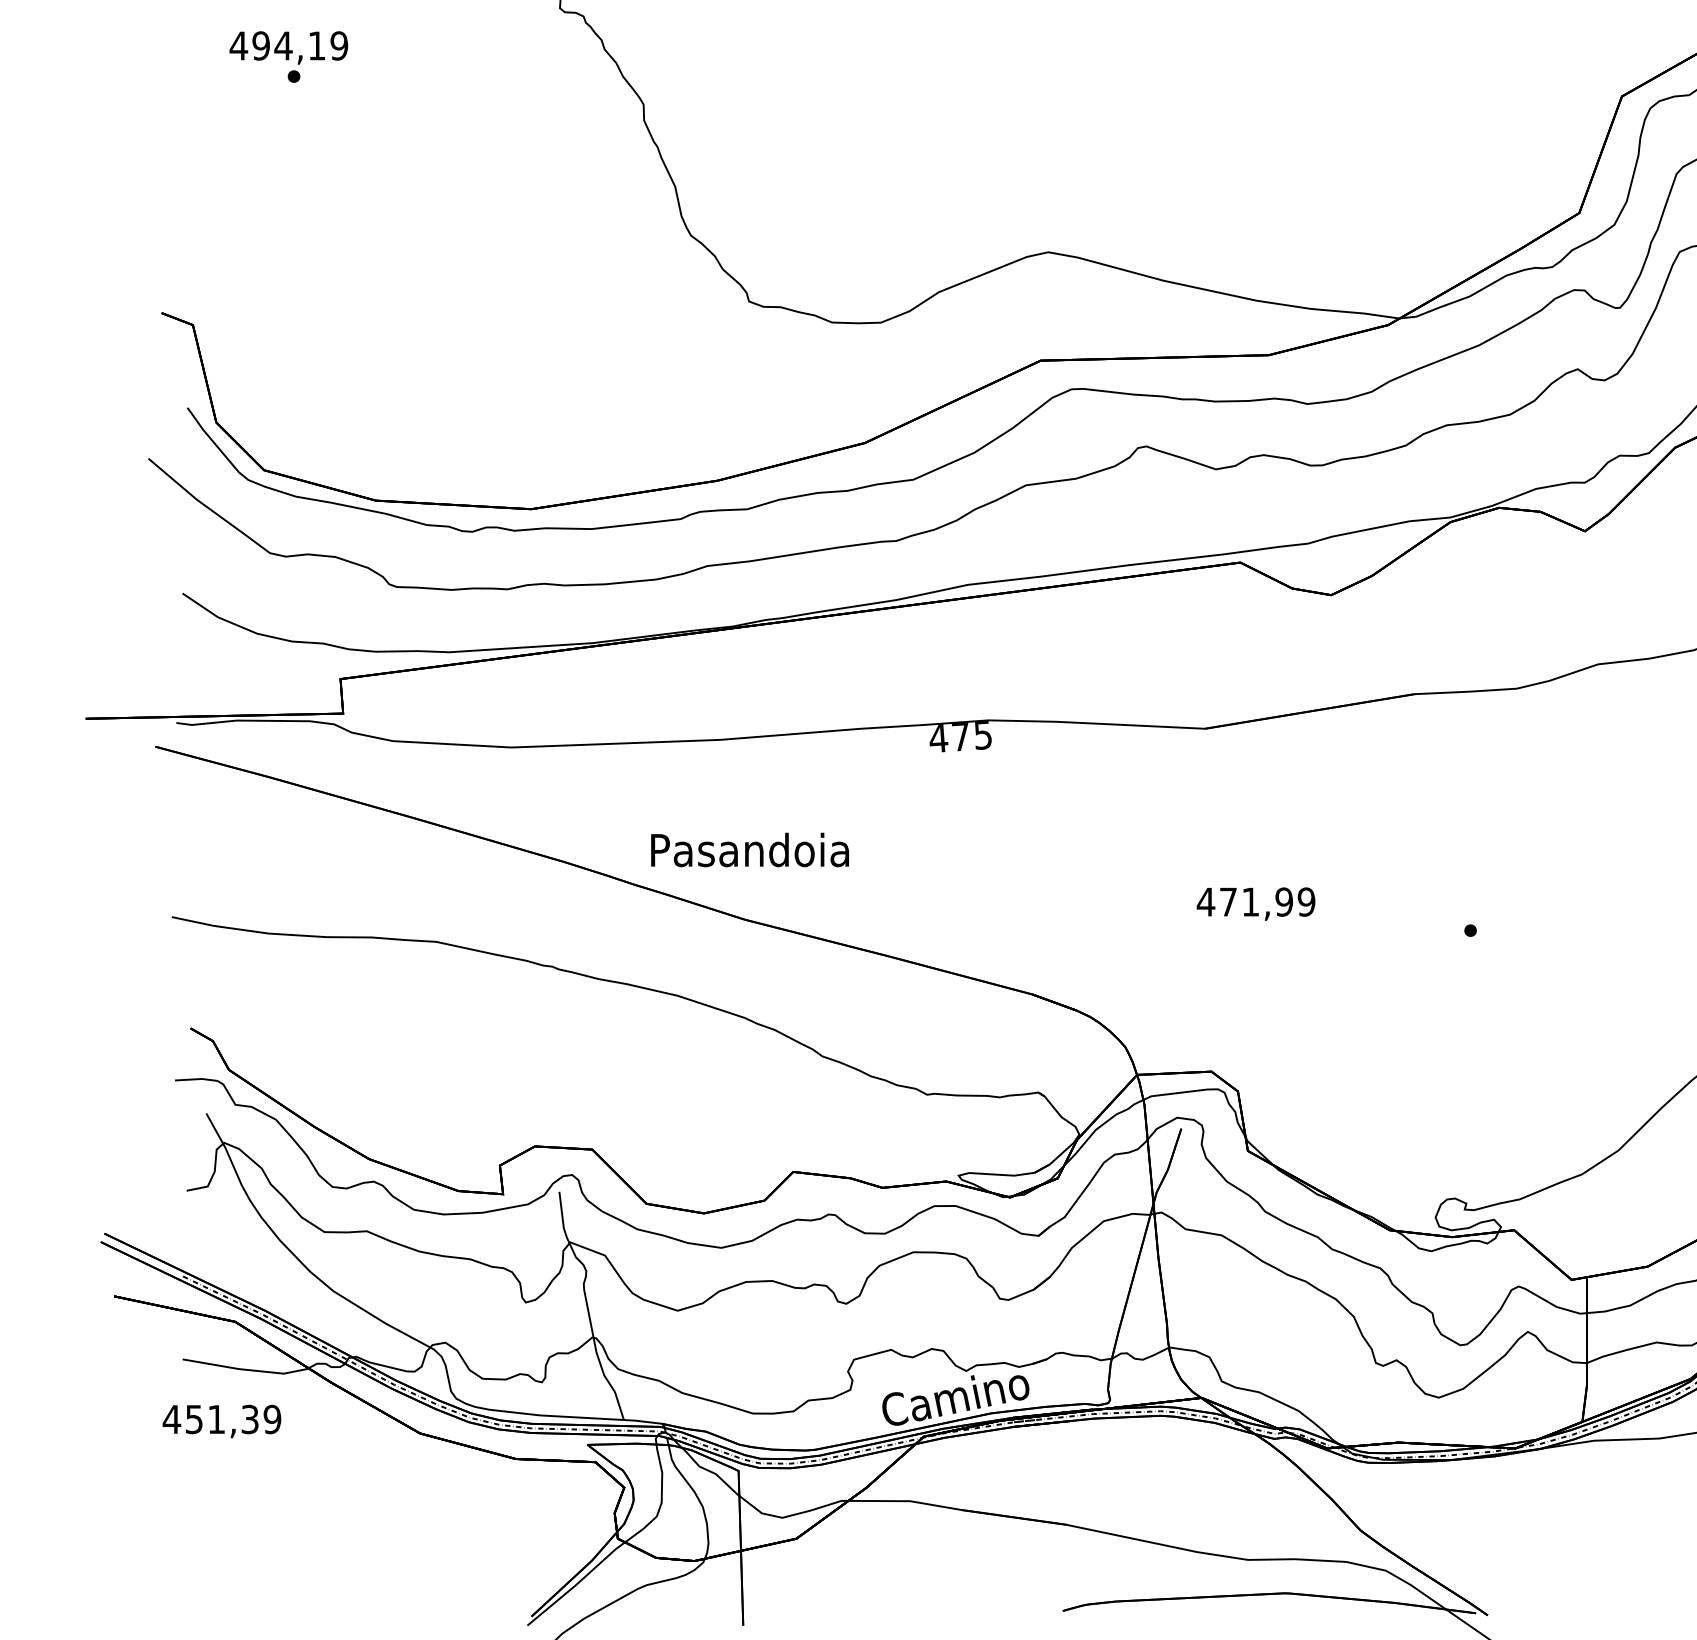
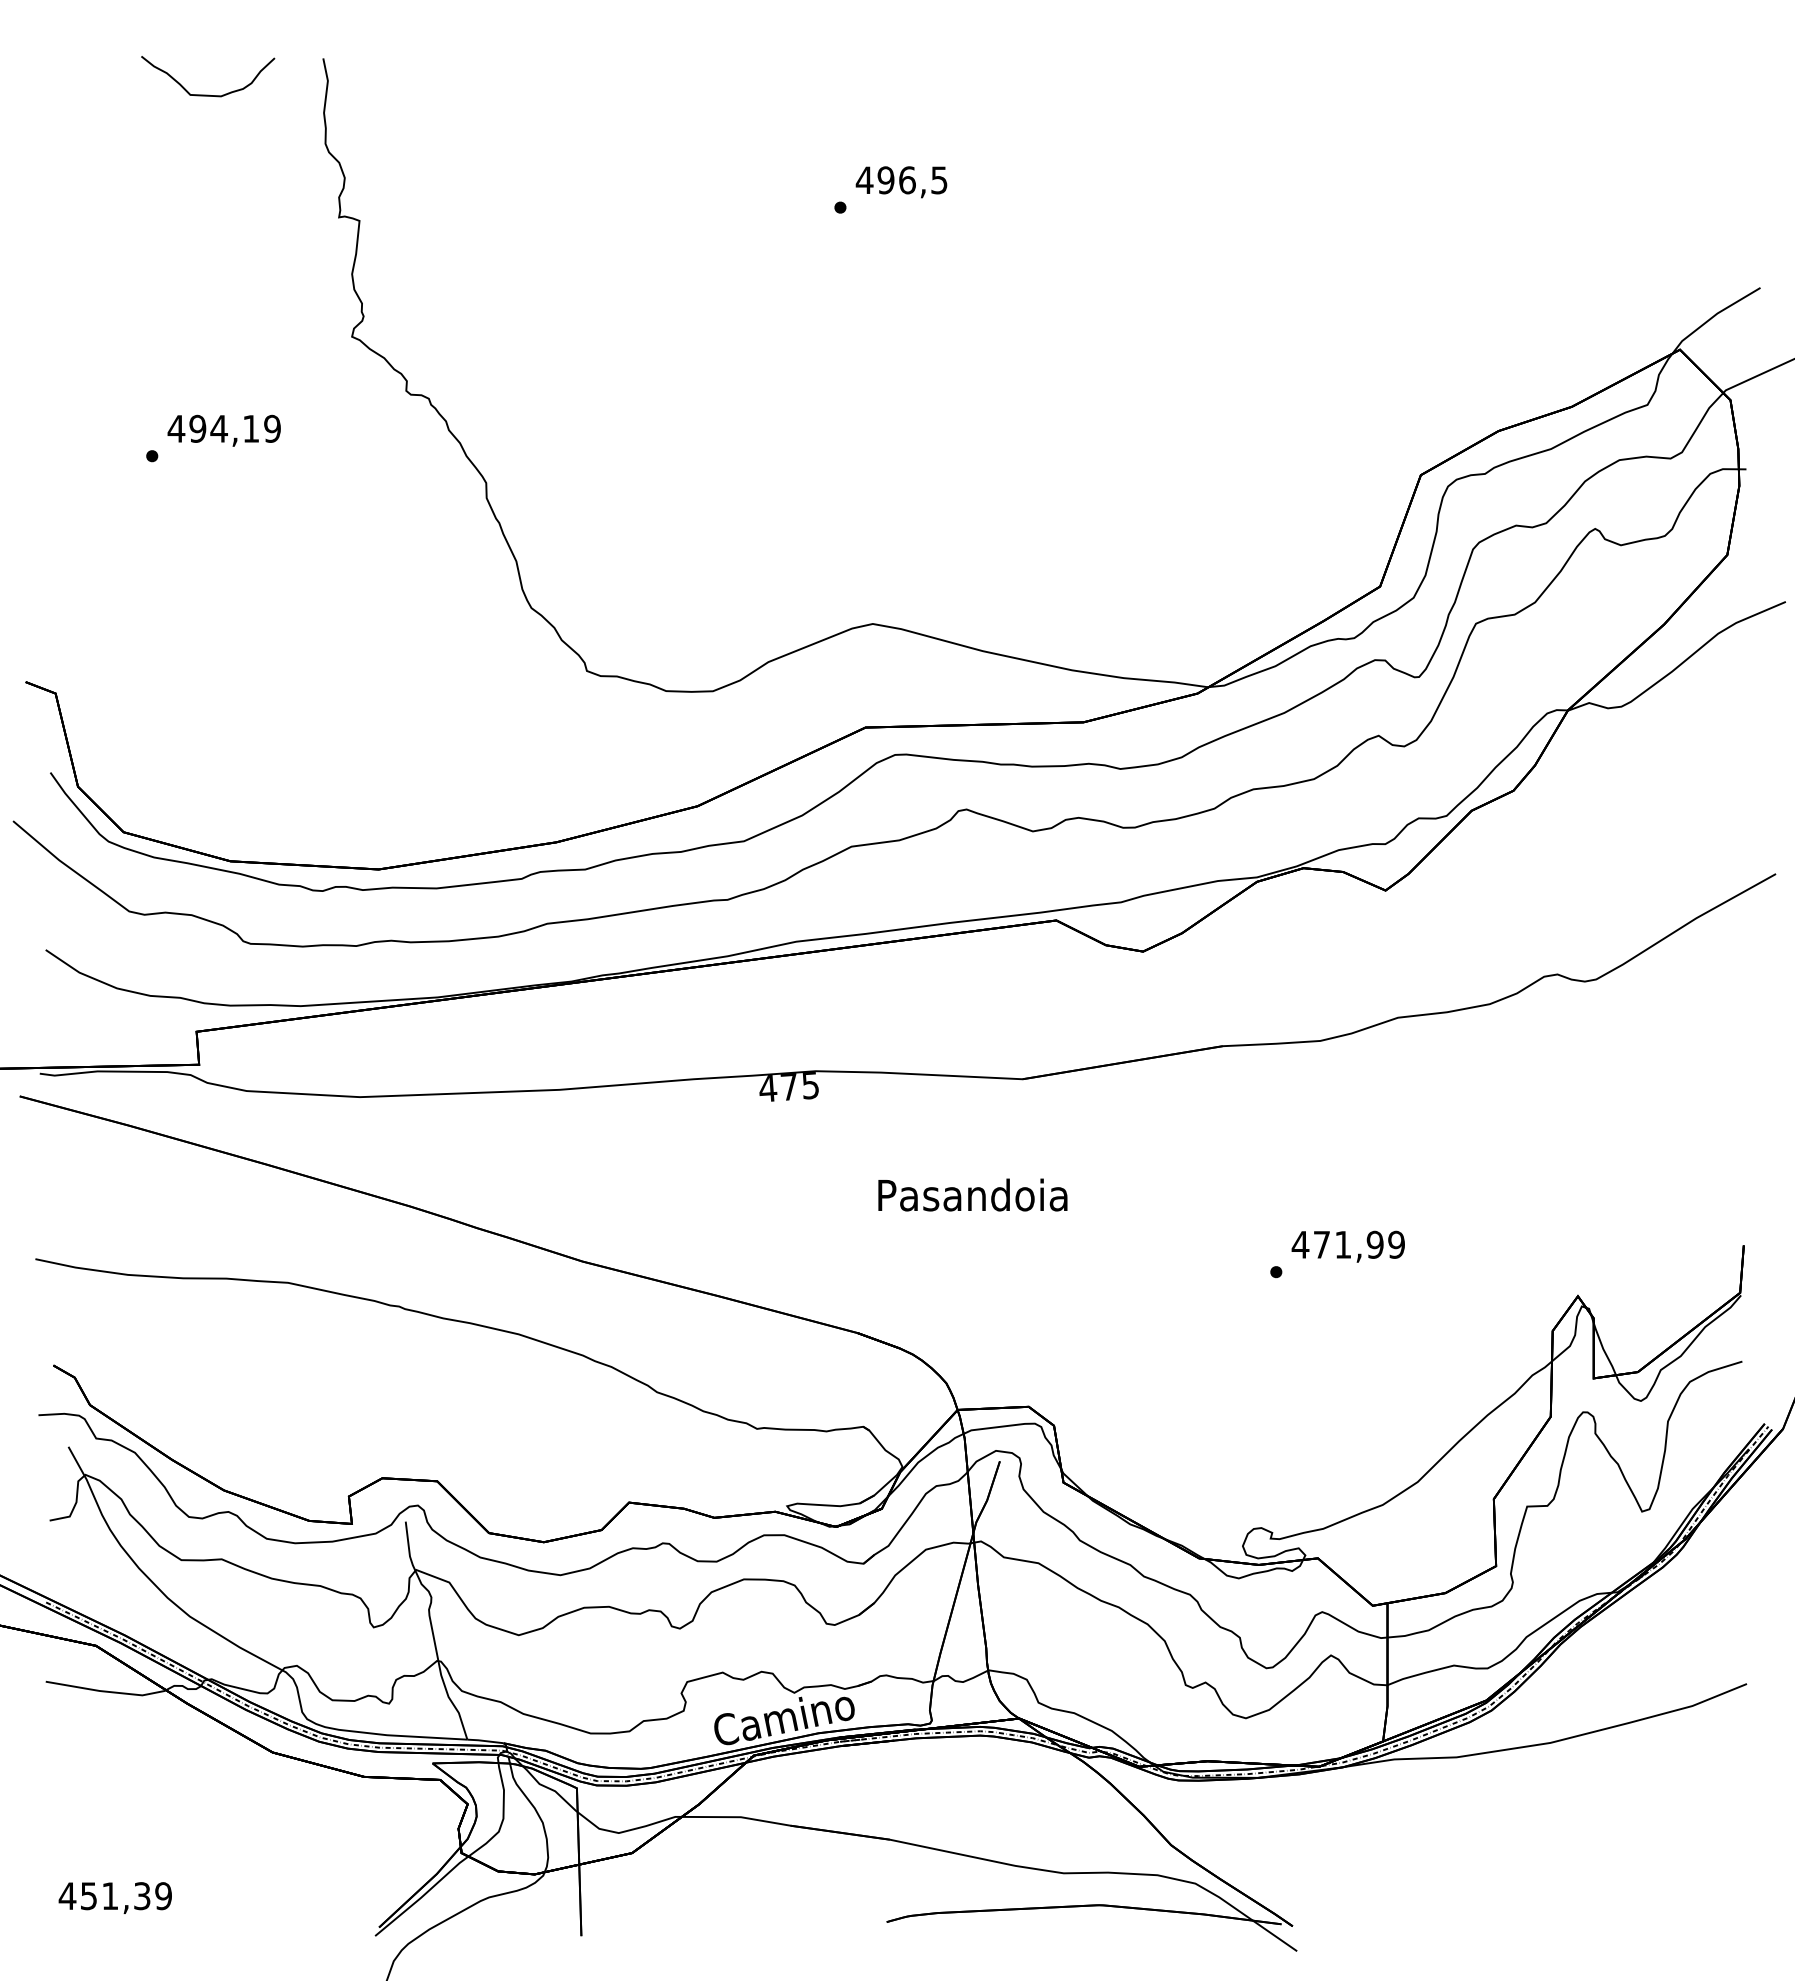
text: (288, 47) -> (223, 430), moved
text: (749, 849) -> (972, 1194), moved
text: (1255, 903) -> (1347, 1246), moved
text: (221, 1420) -> (114, 1897), moved

